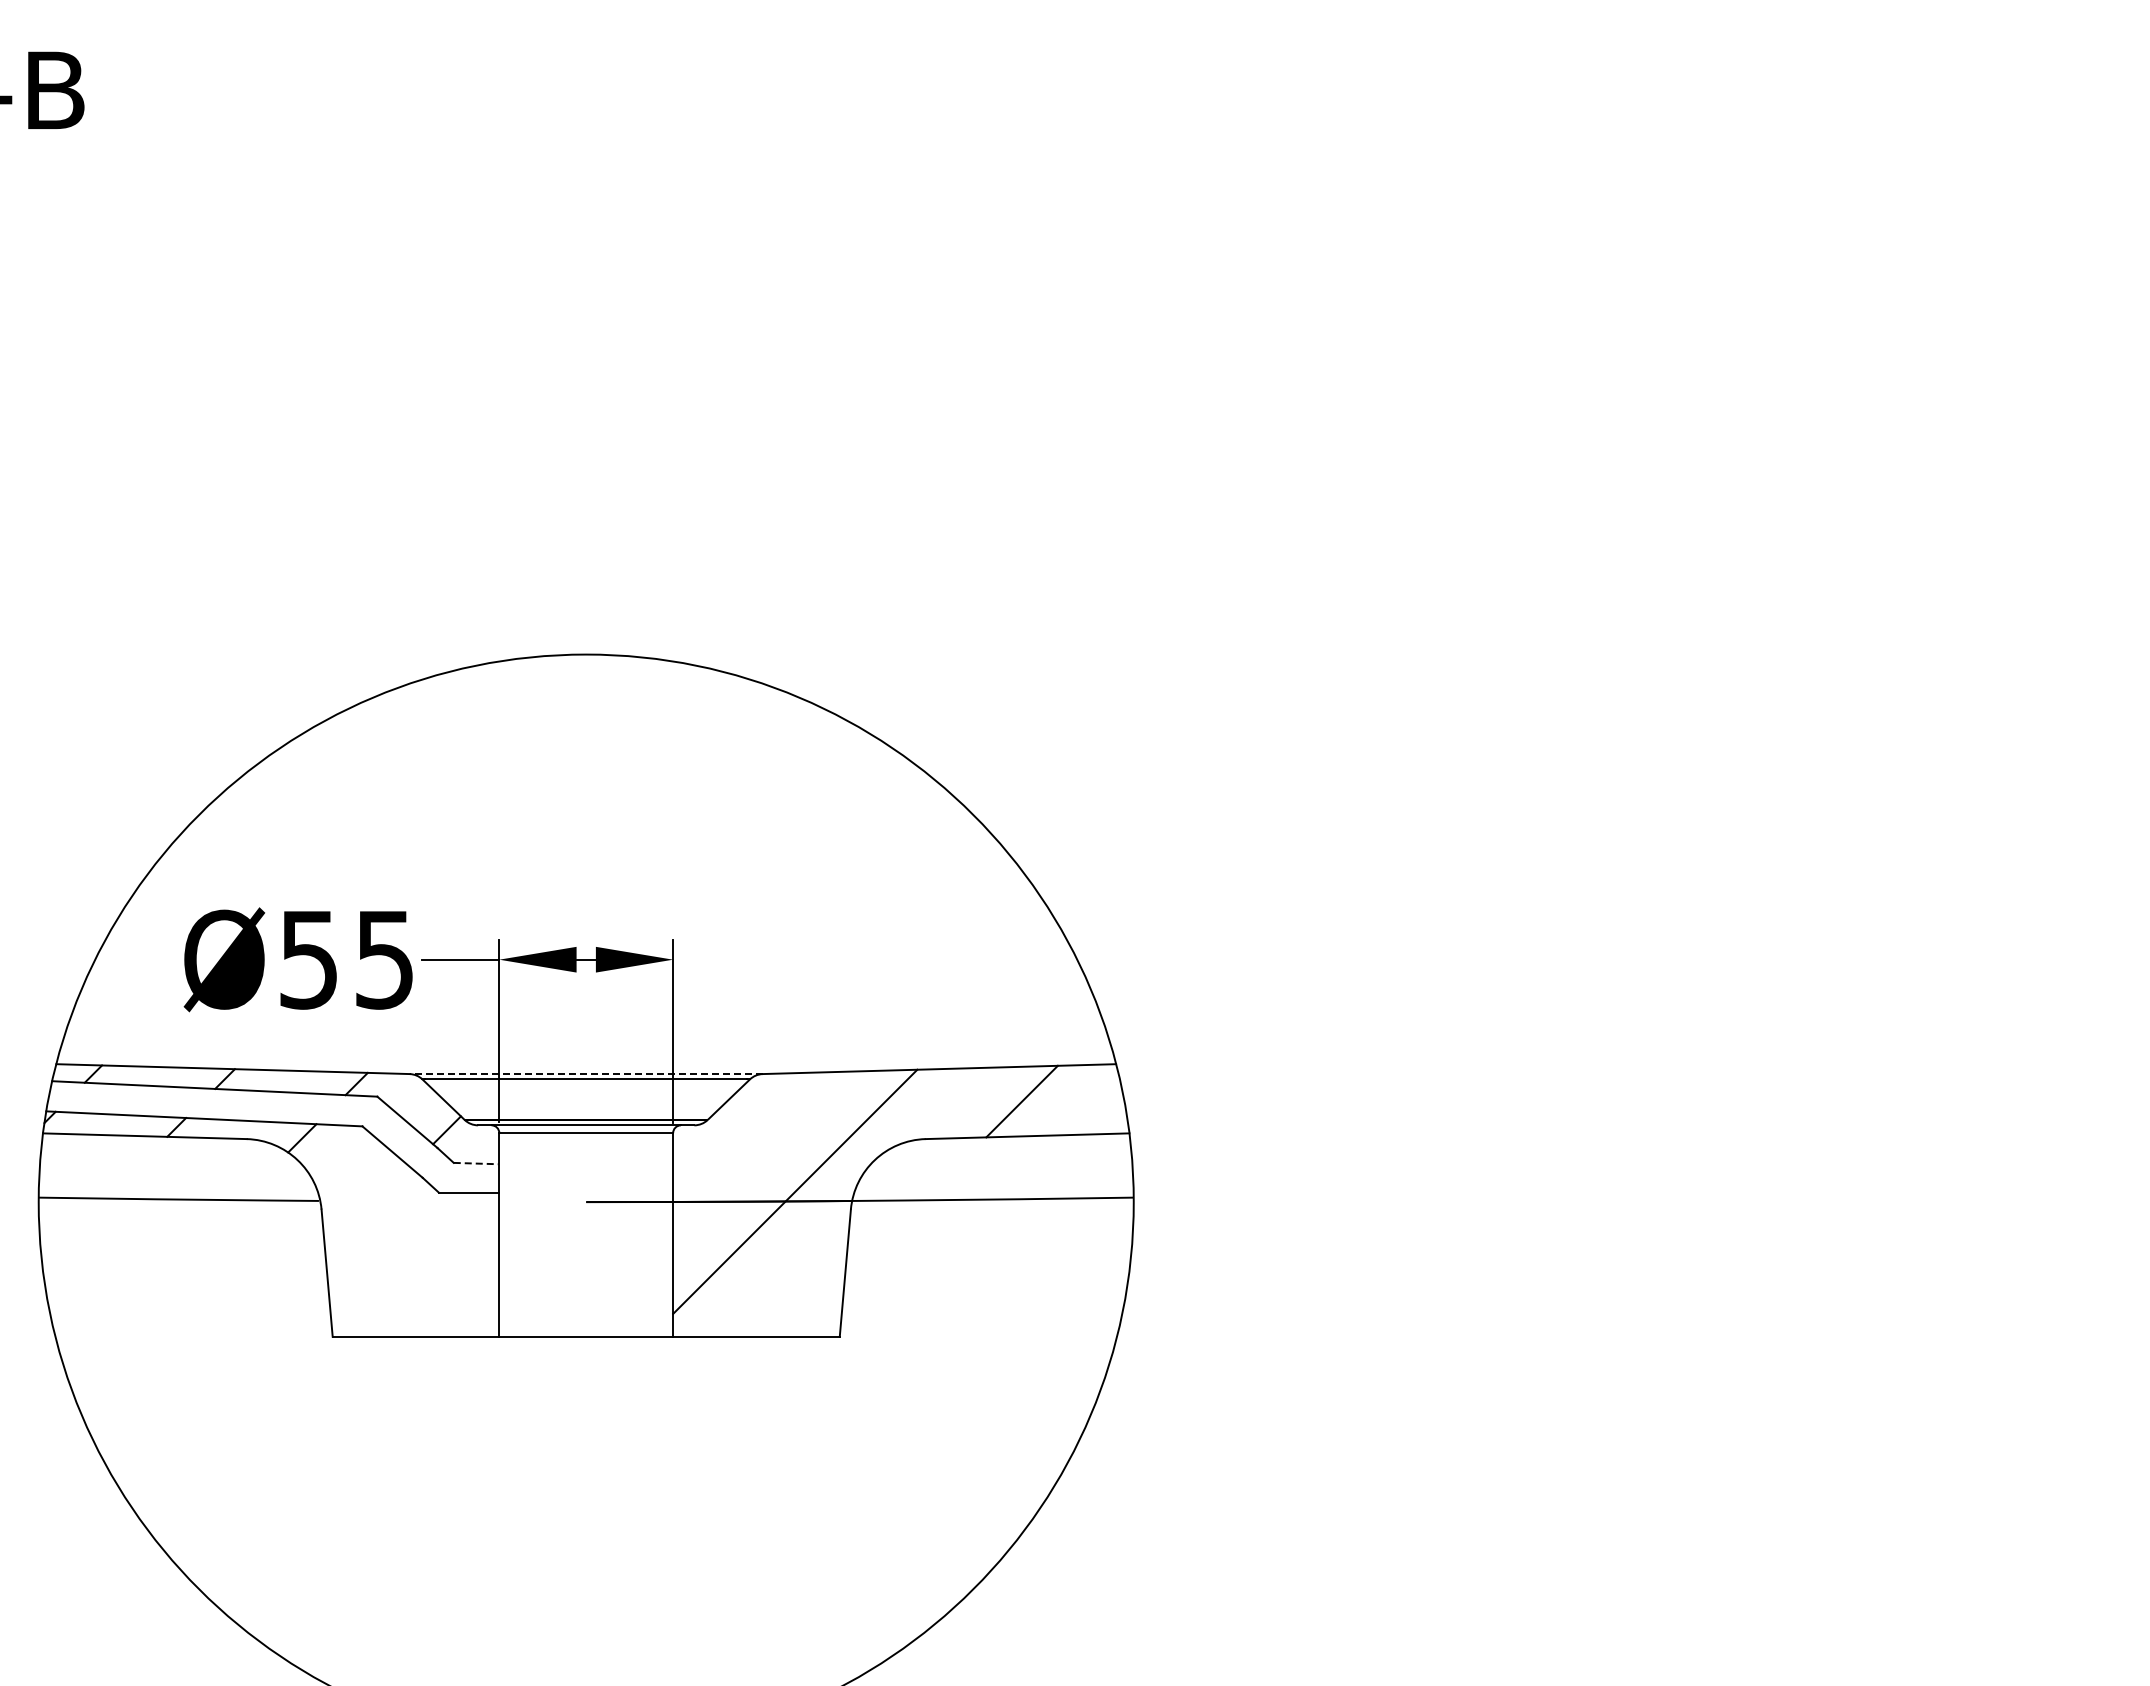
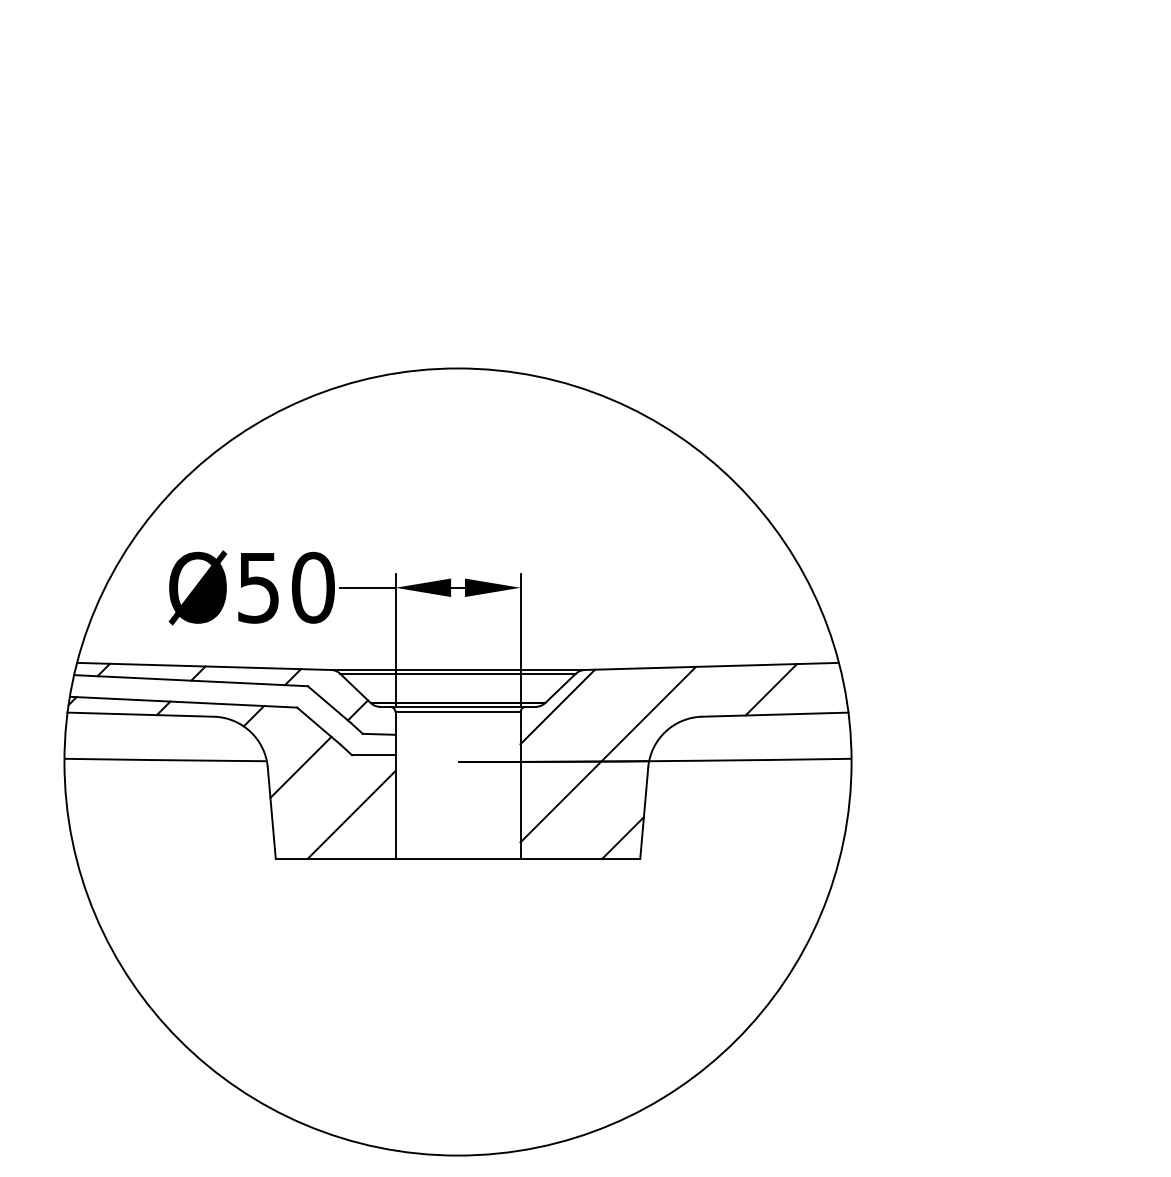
text: (385, 959) -> (313, 587), Ø55 -> Ø50
line: (586, 1074) -> (458, 670), dashed -> solid
line: (724, 1125) -> (557, 706), added
line: (476, 1163) -> (379, 734), dashed -> solid
line: (367, 1209) -> (300, 767), added
line: (438, 1275) -> (351, 814), added
line: (815, 1307) -> (622, 837), added

